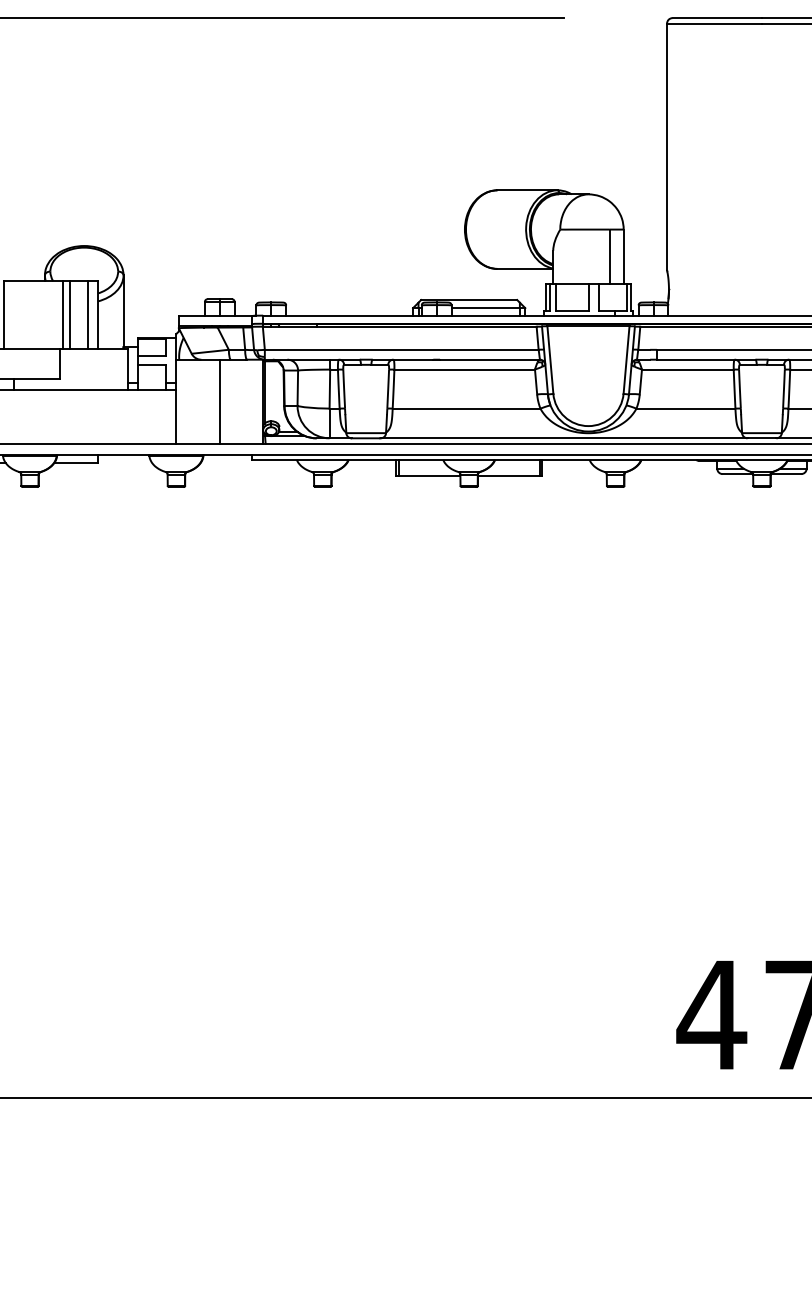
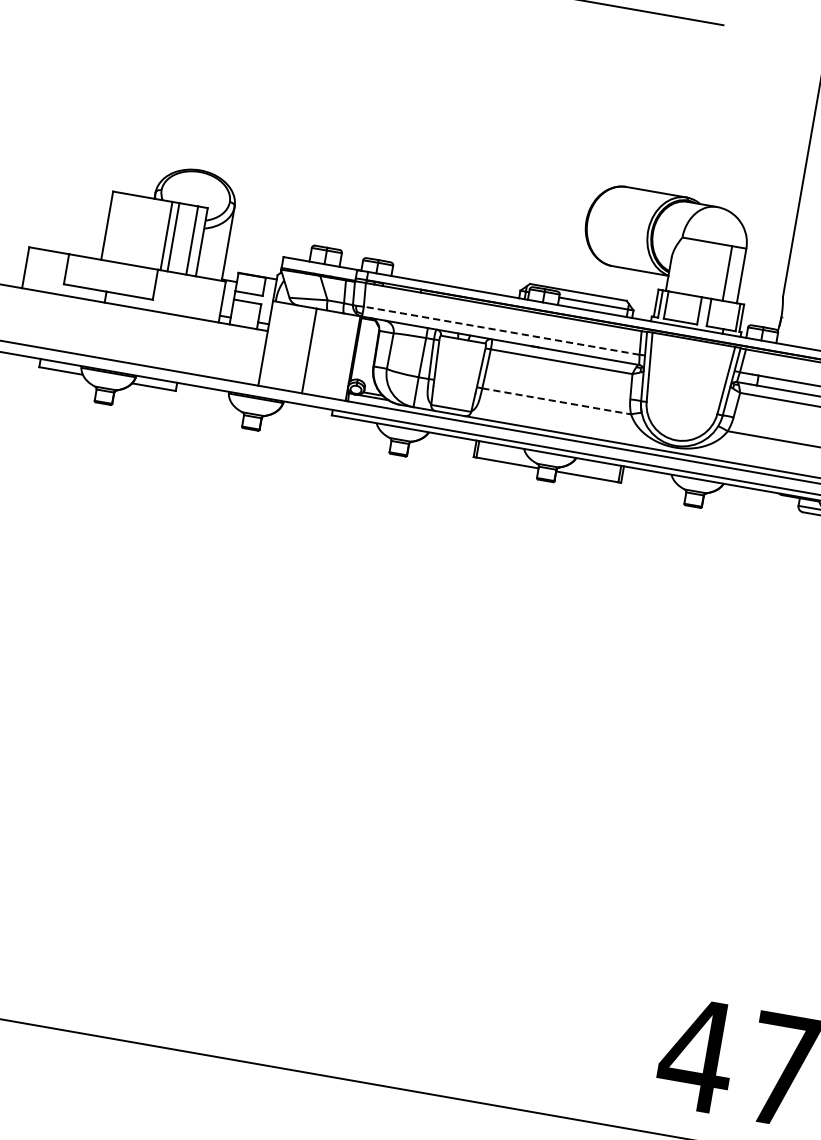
line: (401, 349) -> (501, 330), solid -> dashed
line: (466, 408) -> (556, 401), solid -> dashed

